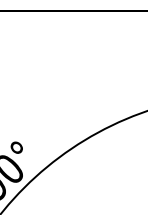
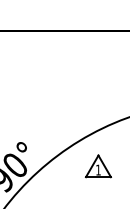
part: (105, 170) -> (97, 166), added

